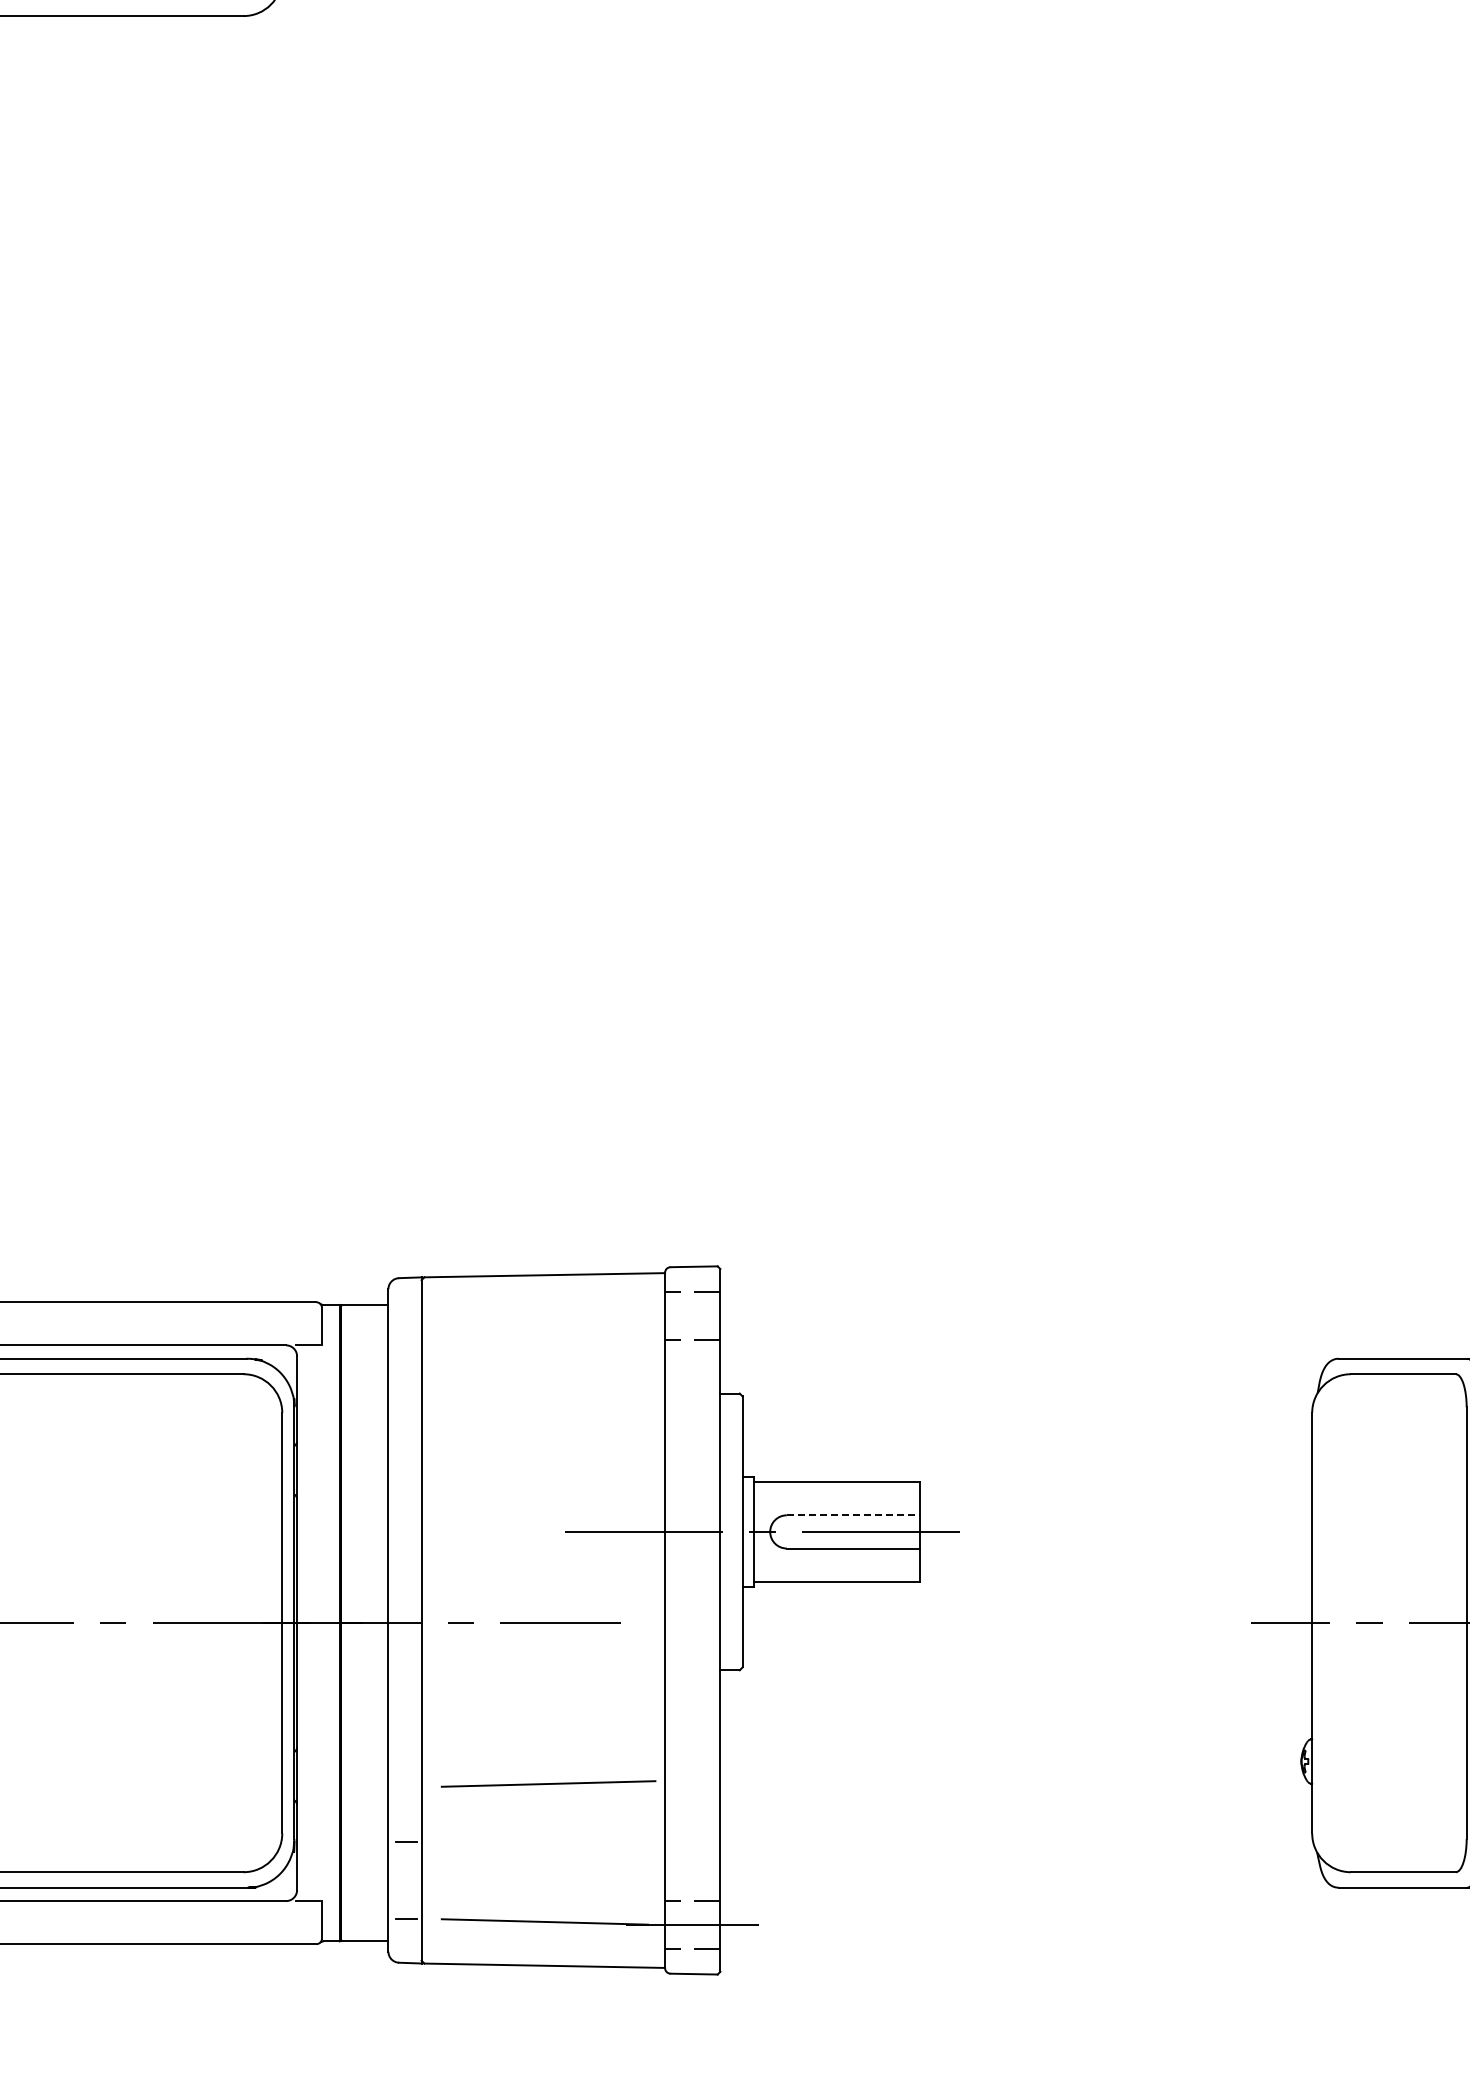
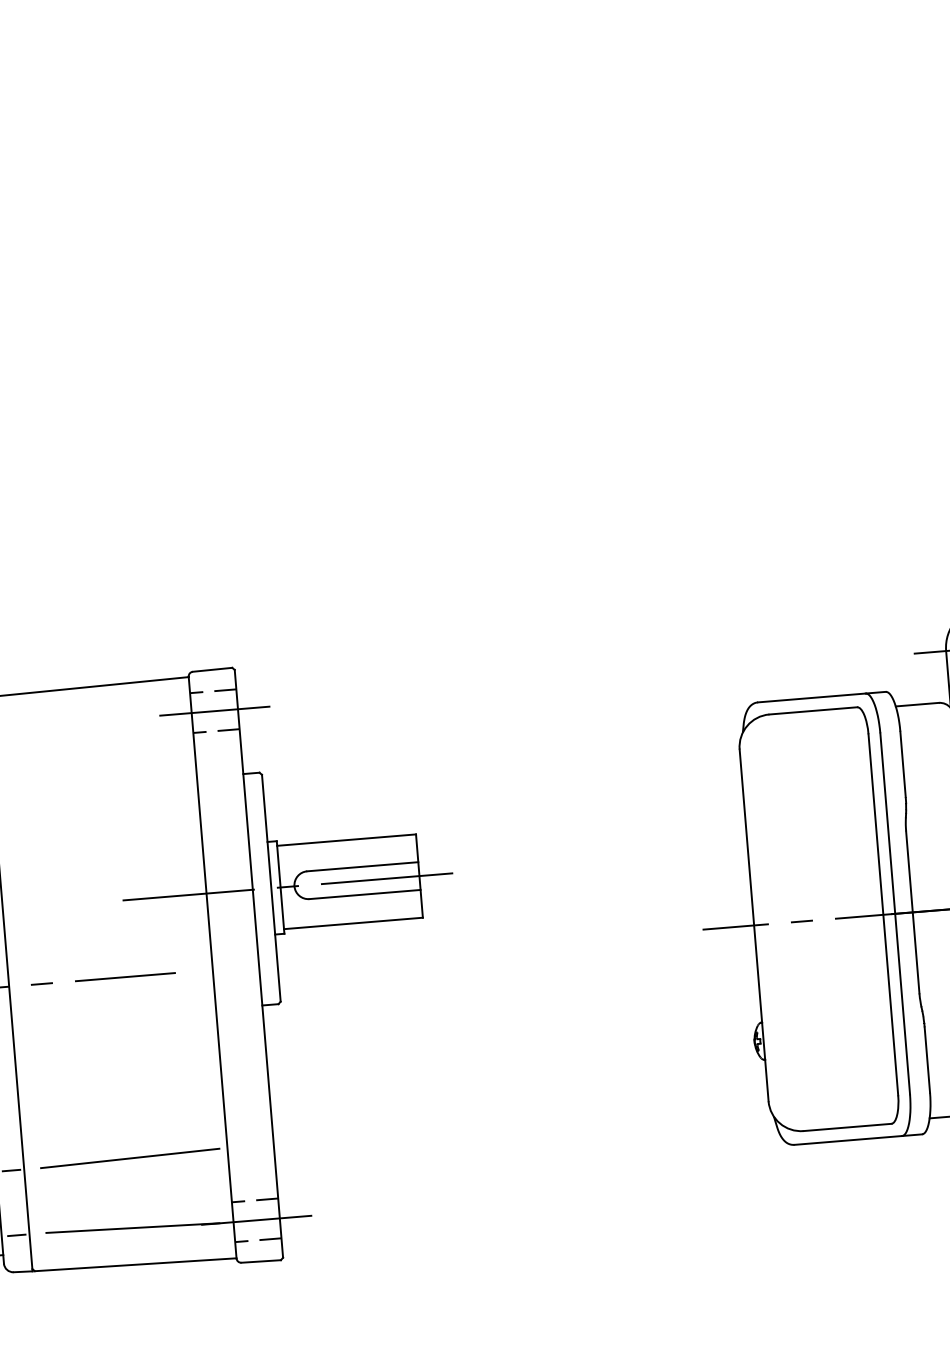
line: (692, 1316) -> (214, 711), added
line: (853, 1515) -> (363, 866), dashed -> solid
line: (548, 1783) -> (130, 1158), moved

